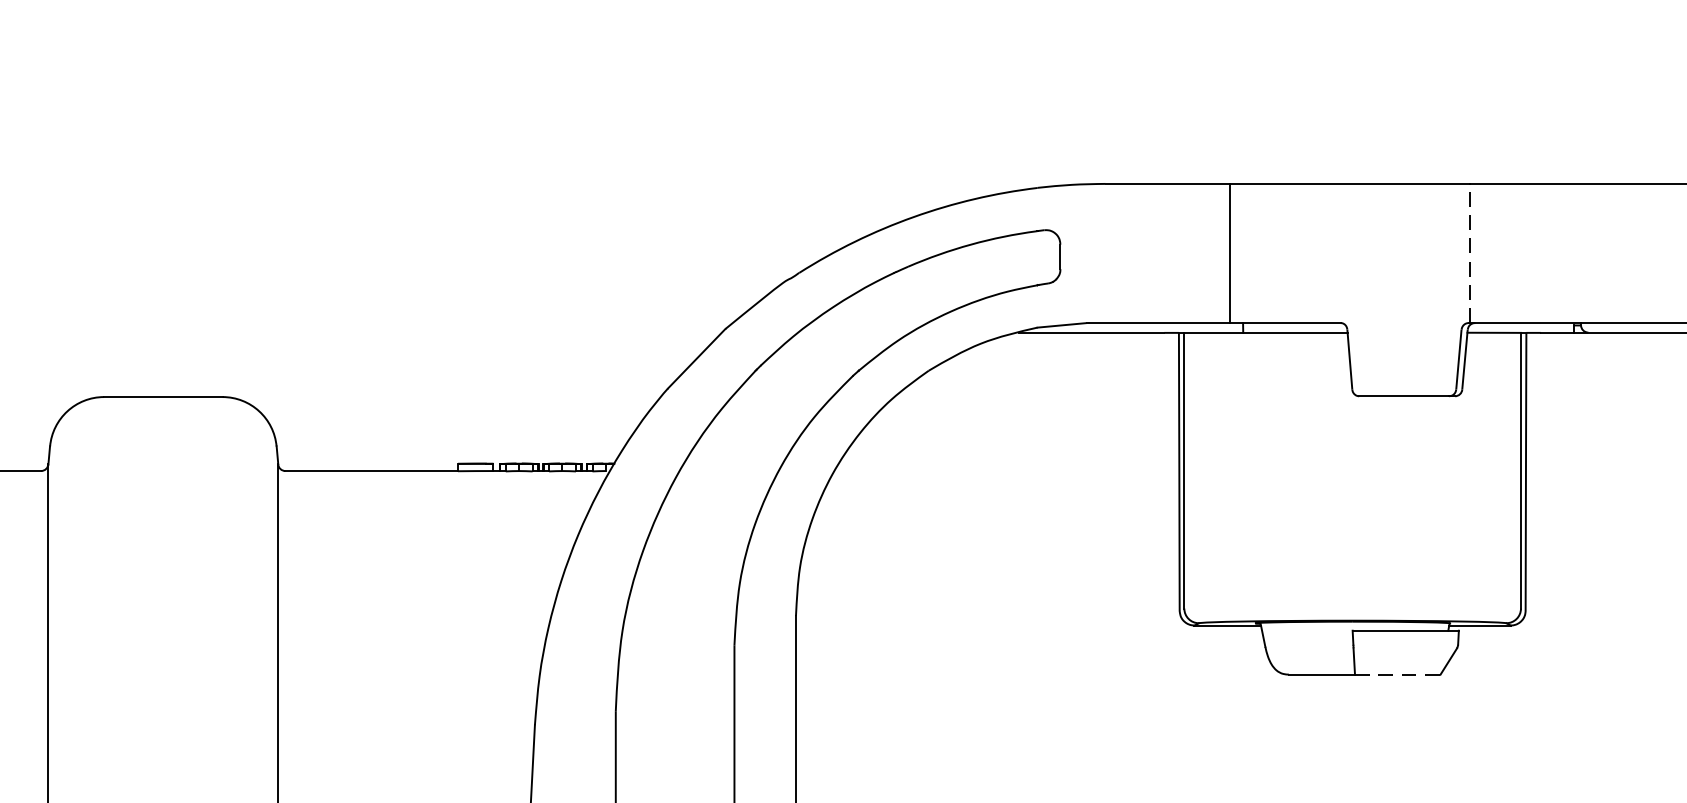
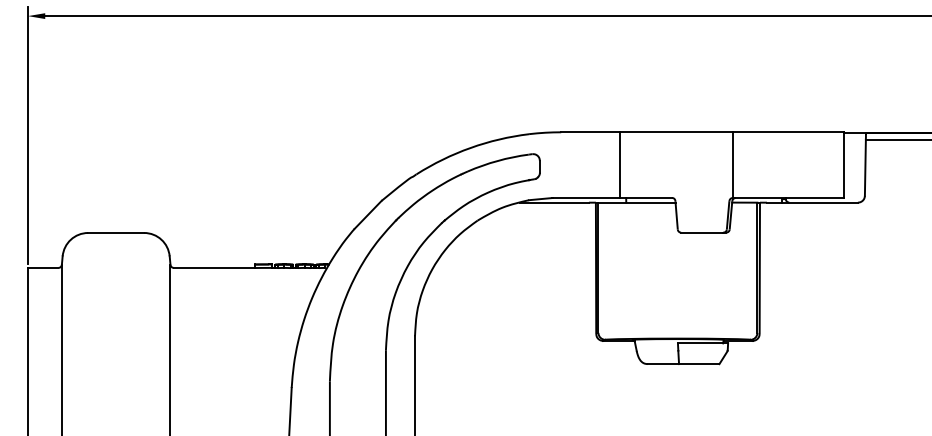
line: (1470, 254) -> (733, 165), dashed -> solid
line: (1398, 675) -> (699, 364), dashed -> solid

